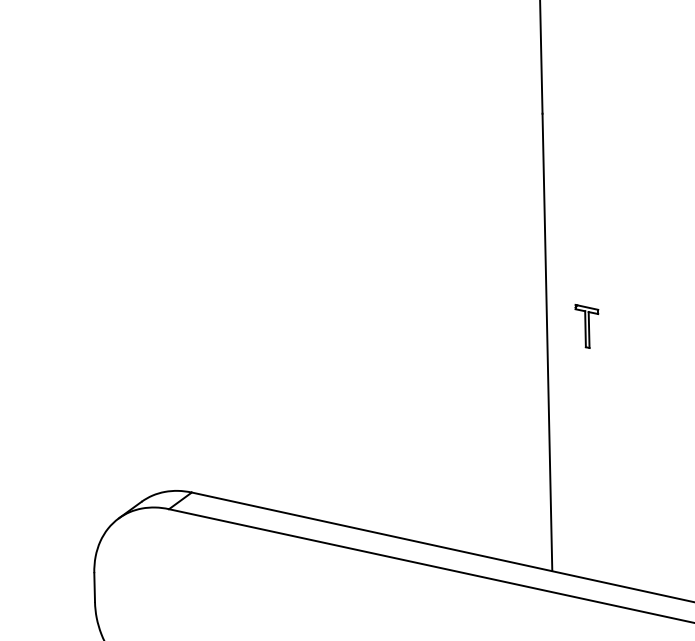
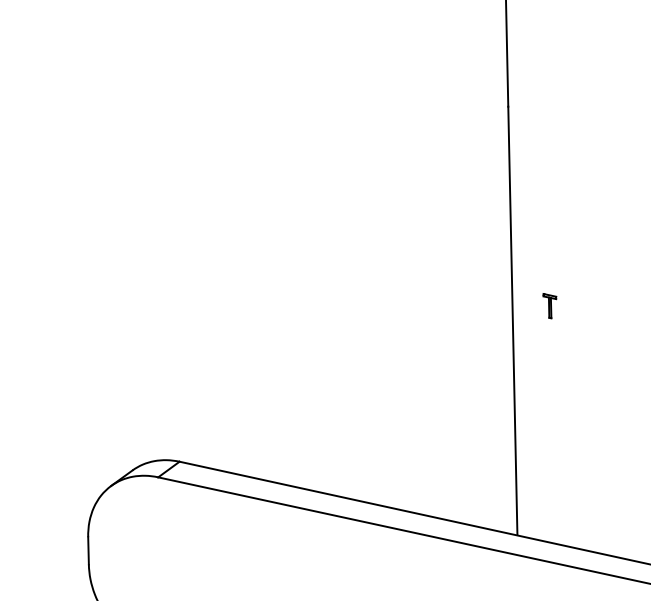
part: (586, 326) -> (549, 306), size x0.6

